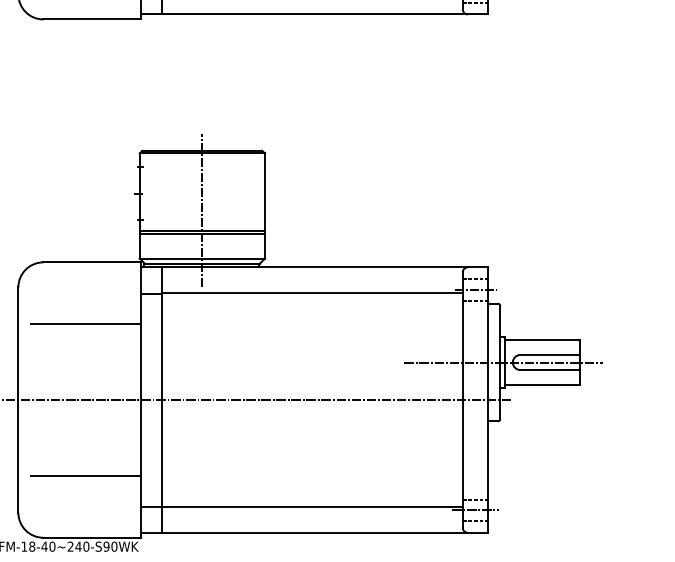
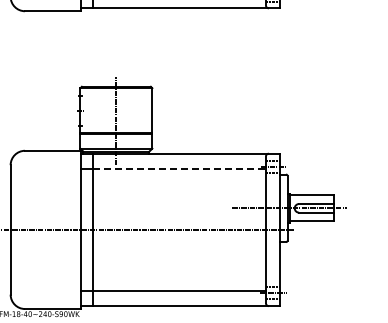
line: (314, 293) -> (180, 168), solid -> dashed
line: (85, 324) -> (49, 186), removed
line: (85, 475) -> (49, 273), removed

